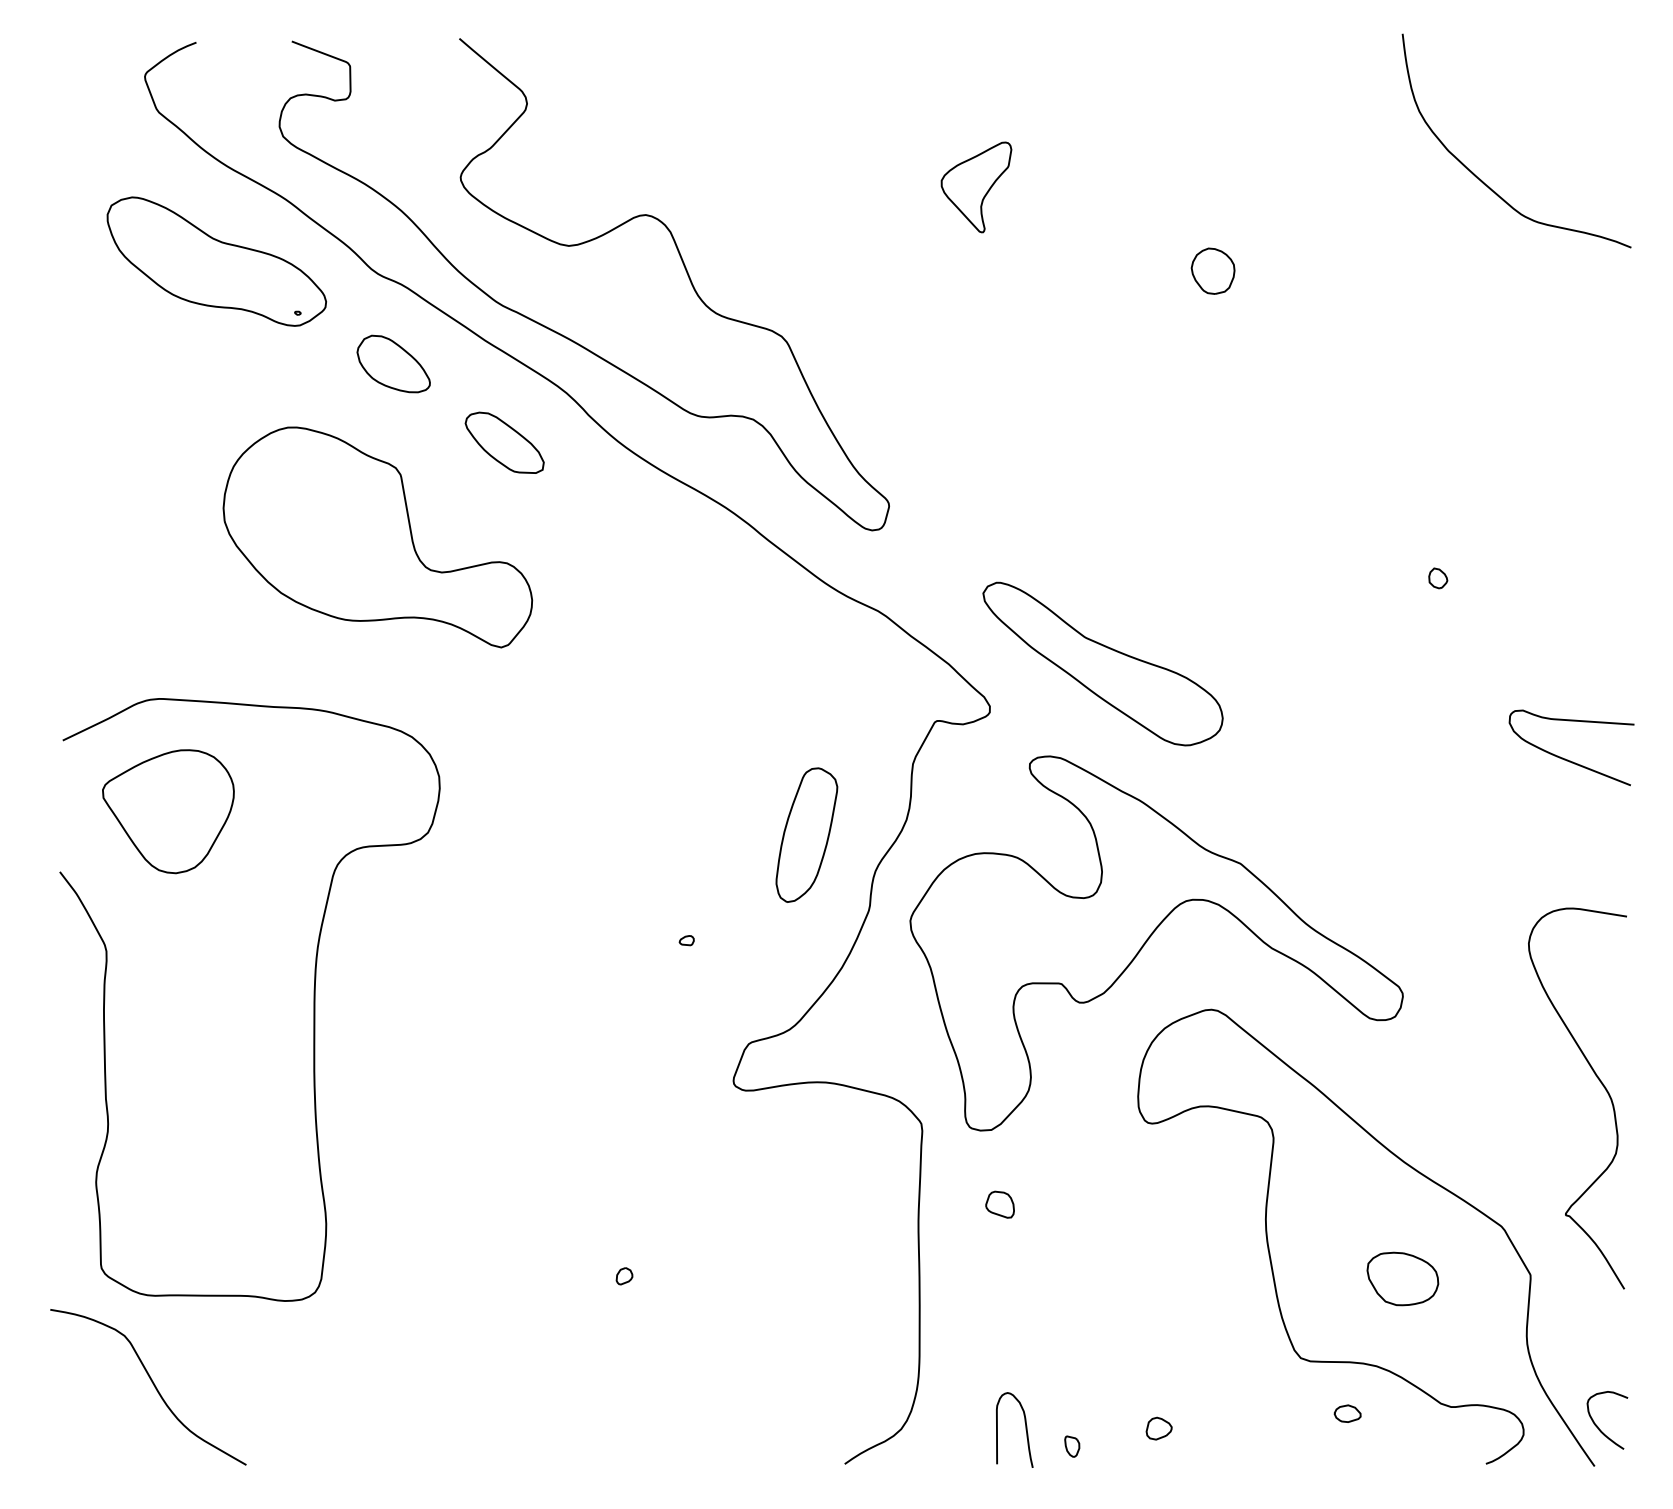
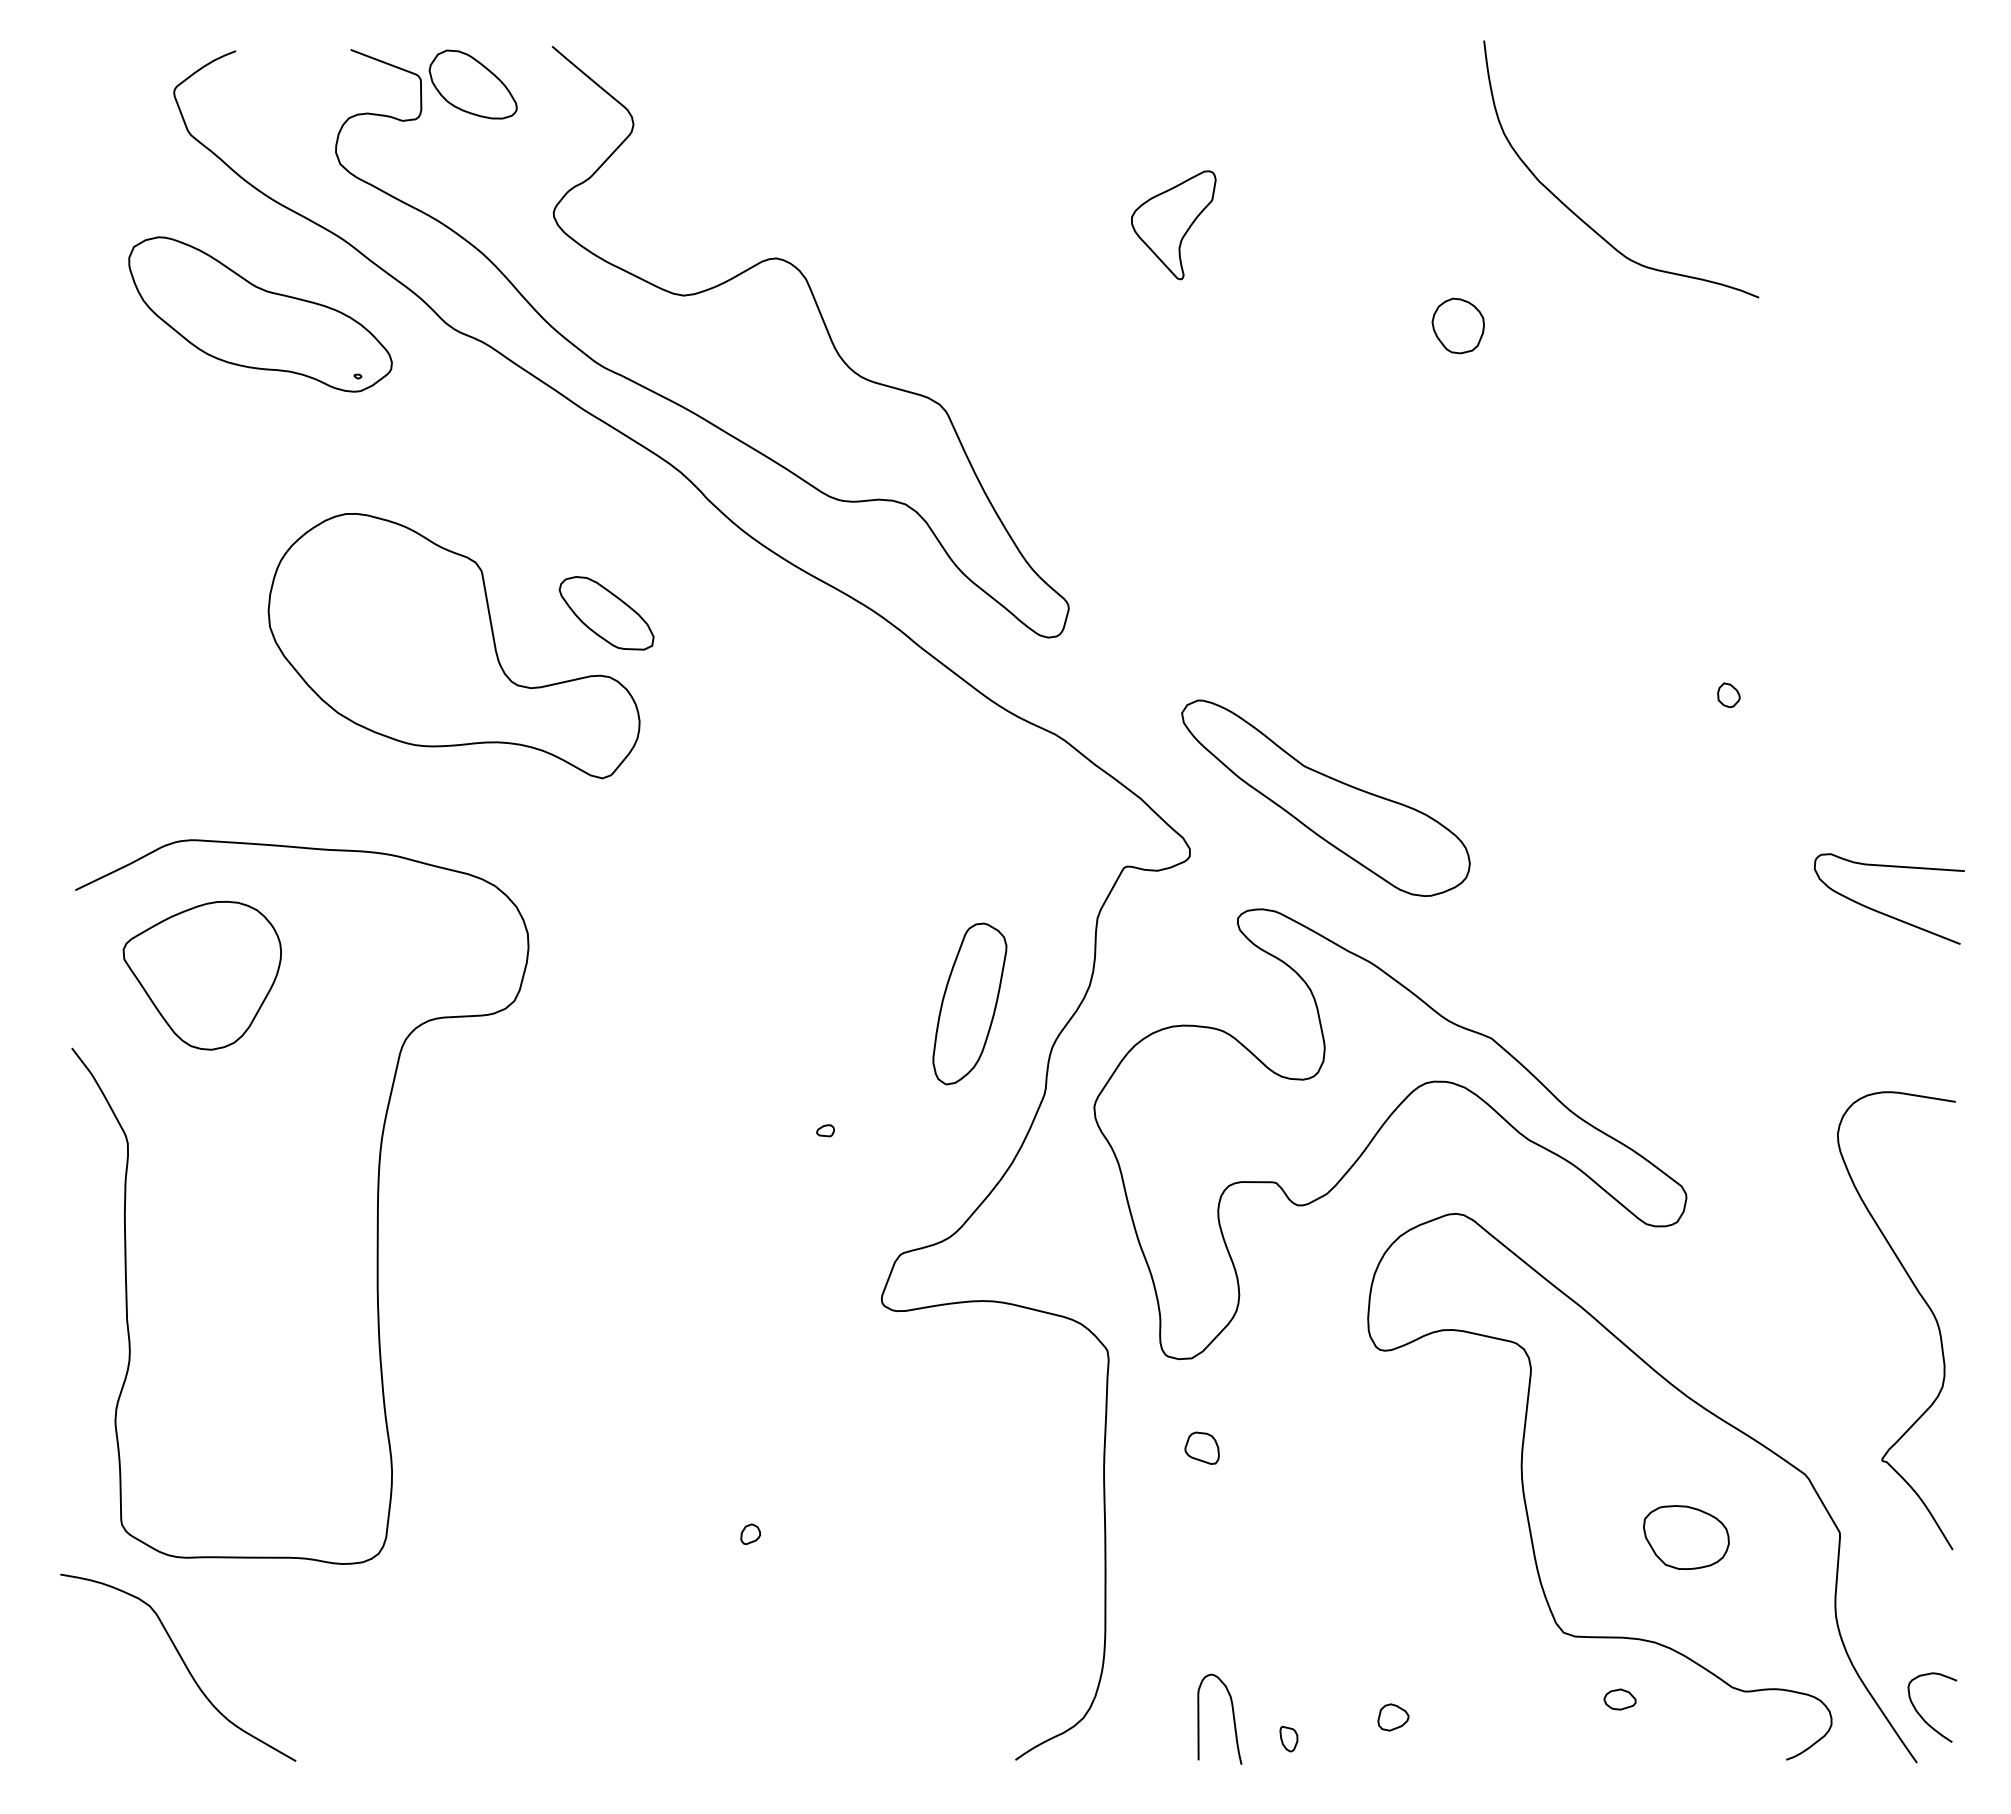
curve: (1481, 180) -> (1579, 216), moved
part: (393, 363) -> (472, 84), moved
part: (504, 442) -> (606, 613), moved

